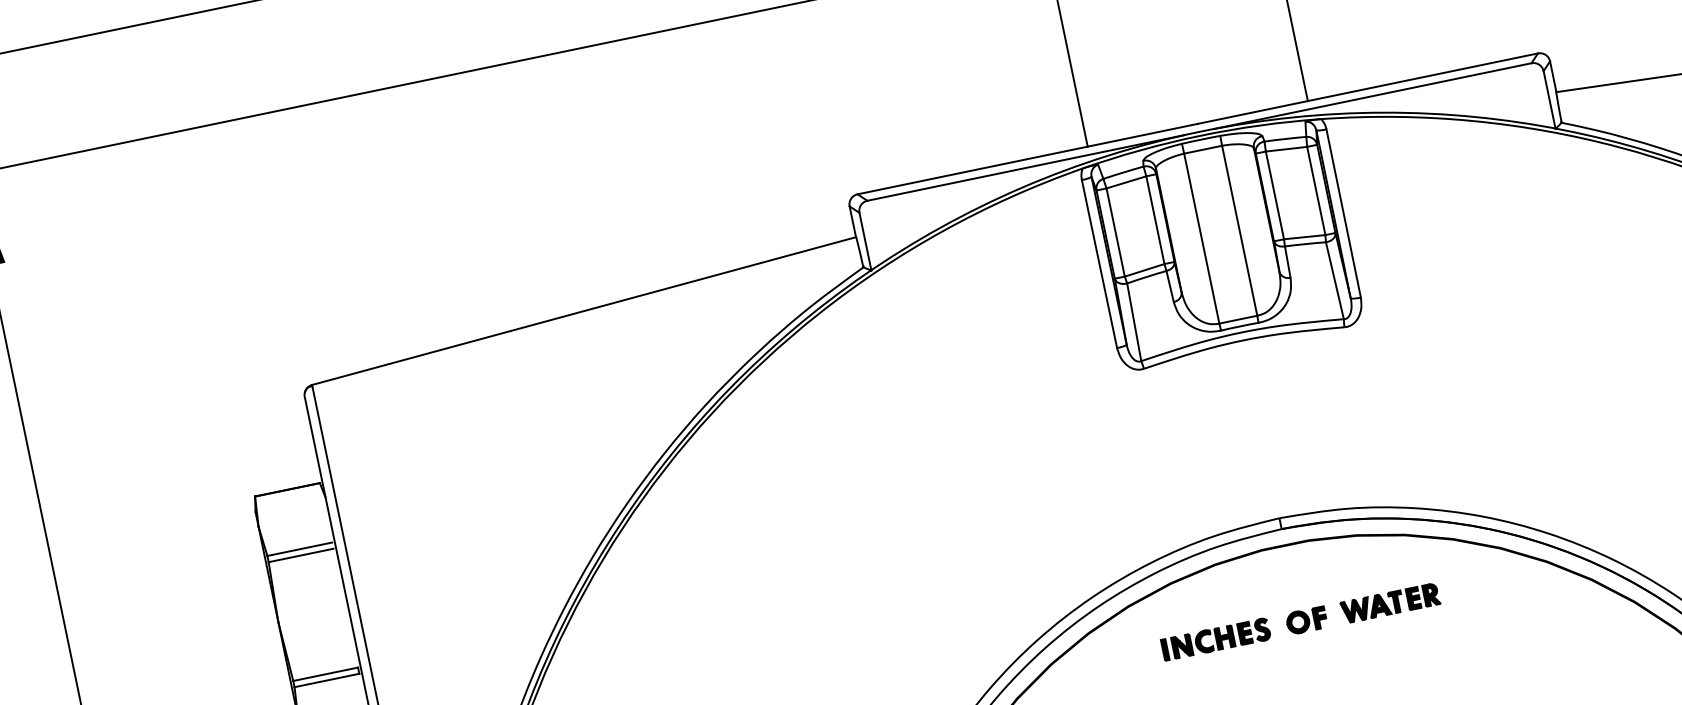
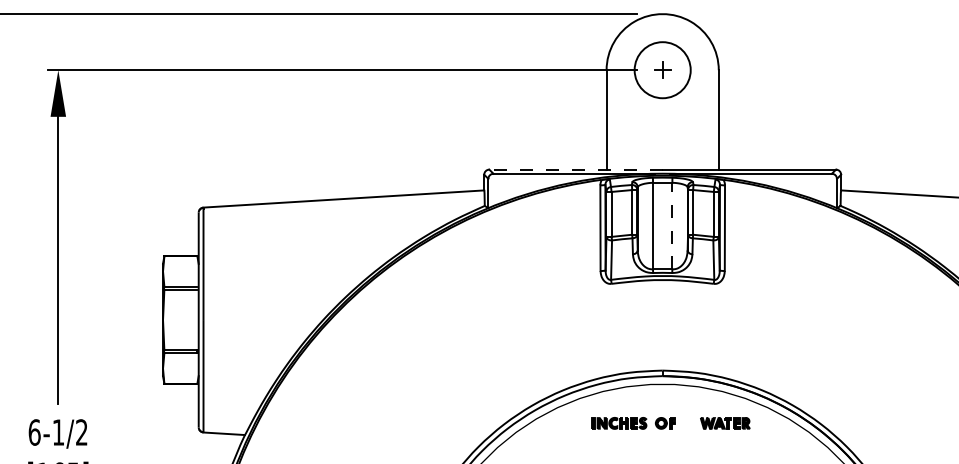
line: (1028, 158) -> (576, 169), solid -> dashed
line: (1239, 229) -> (672, 225), solid -> dashed
part: (1390, 603) -> (725, 423), moved

